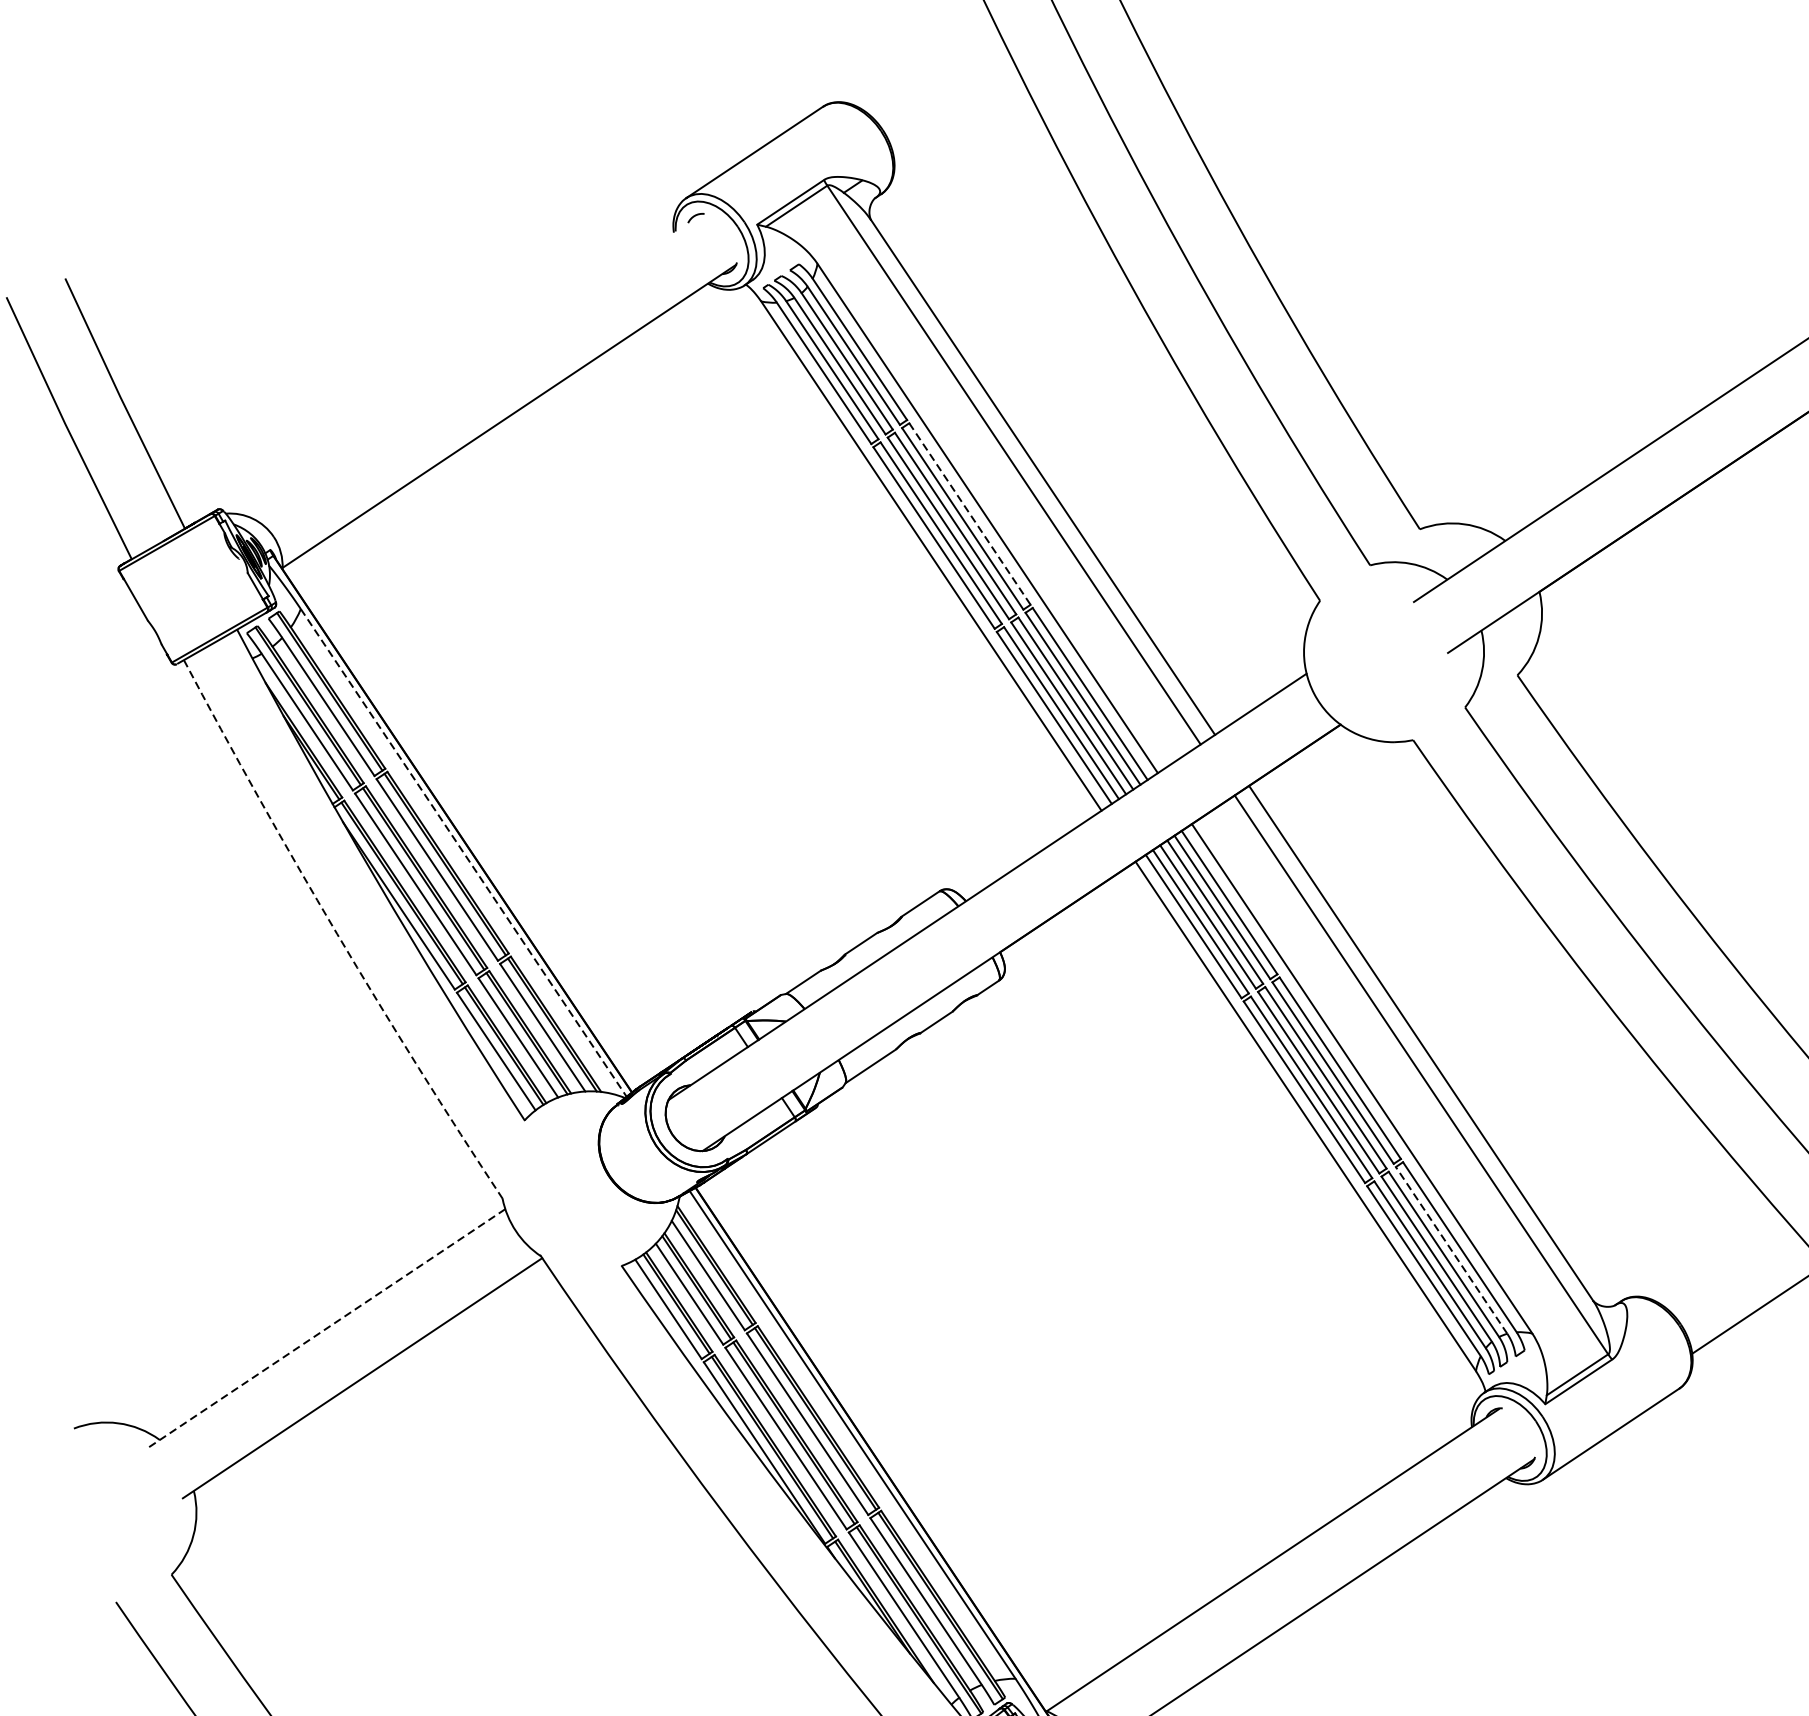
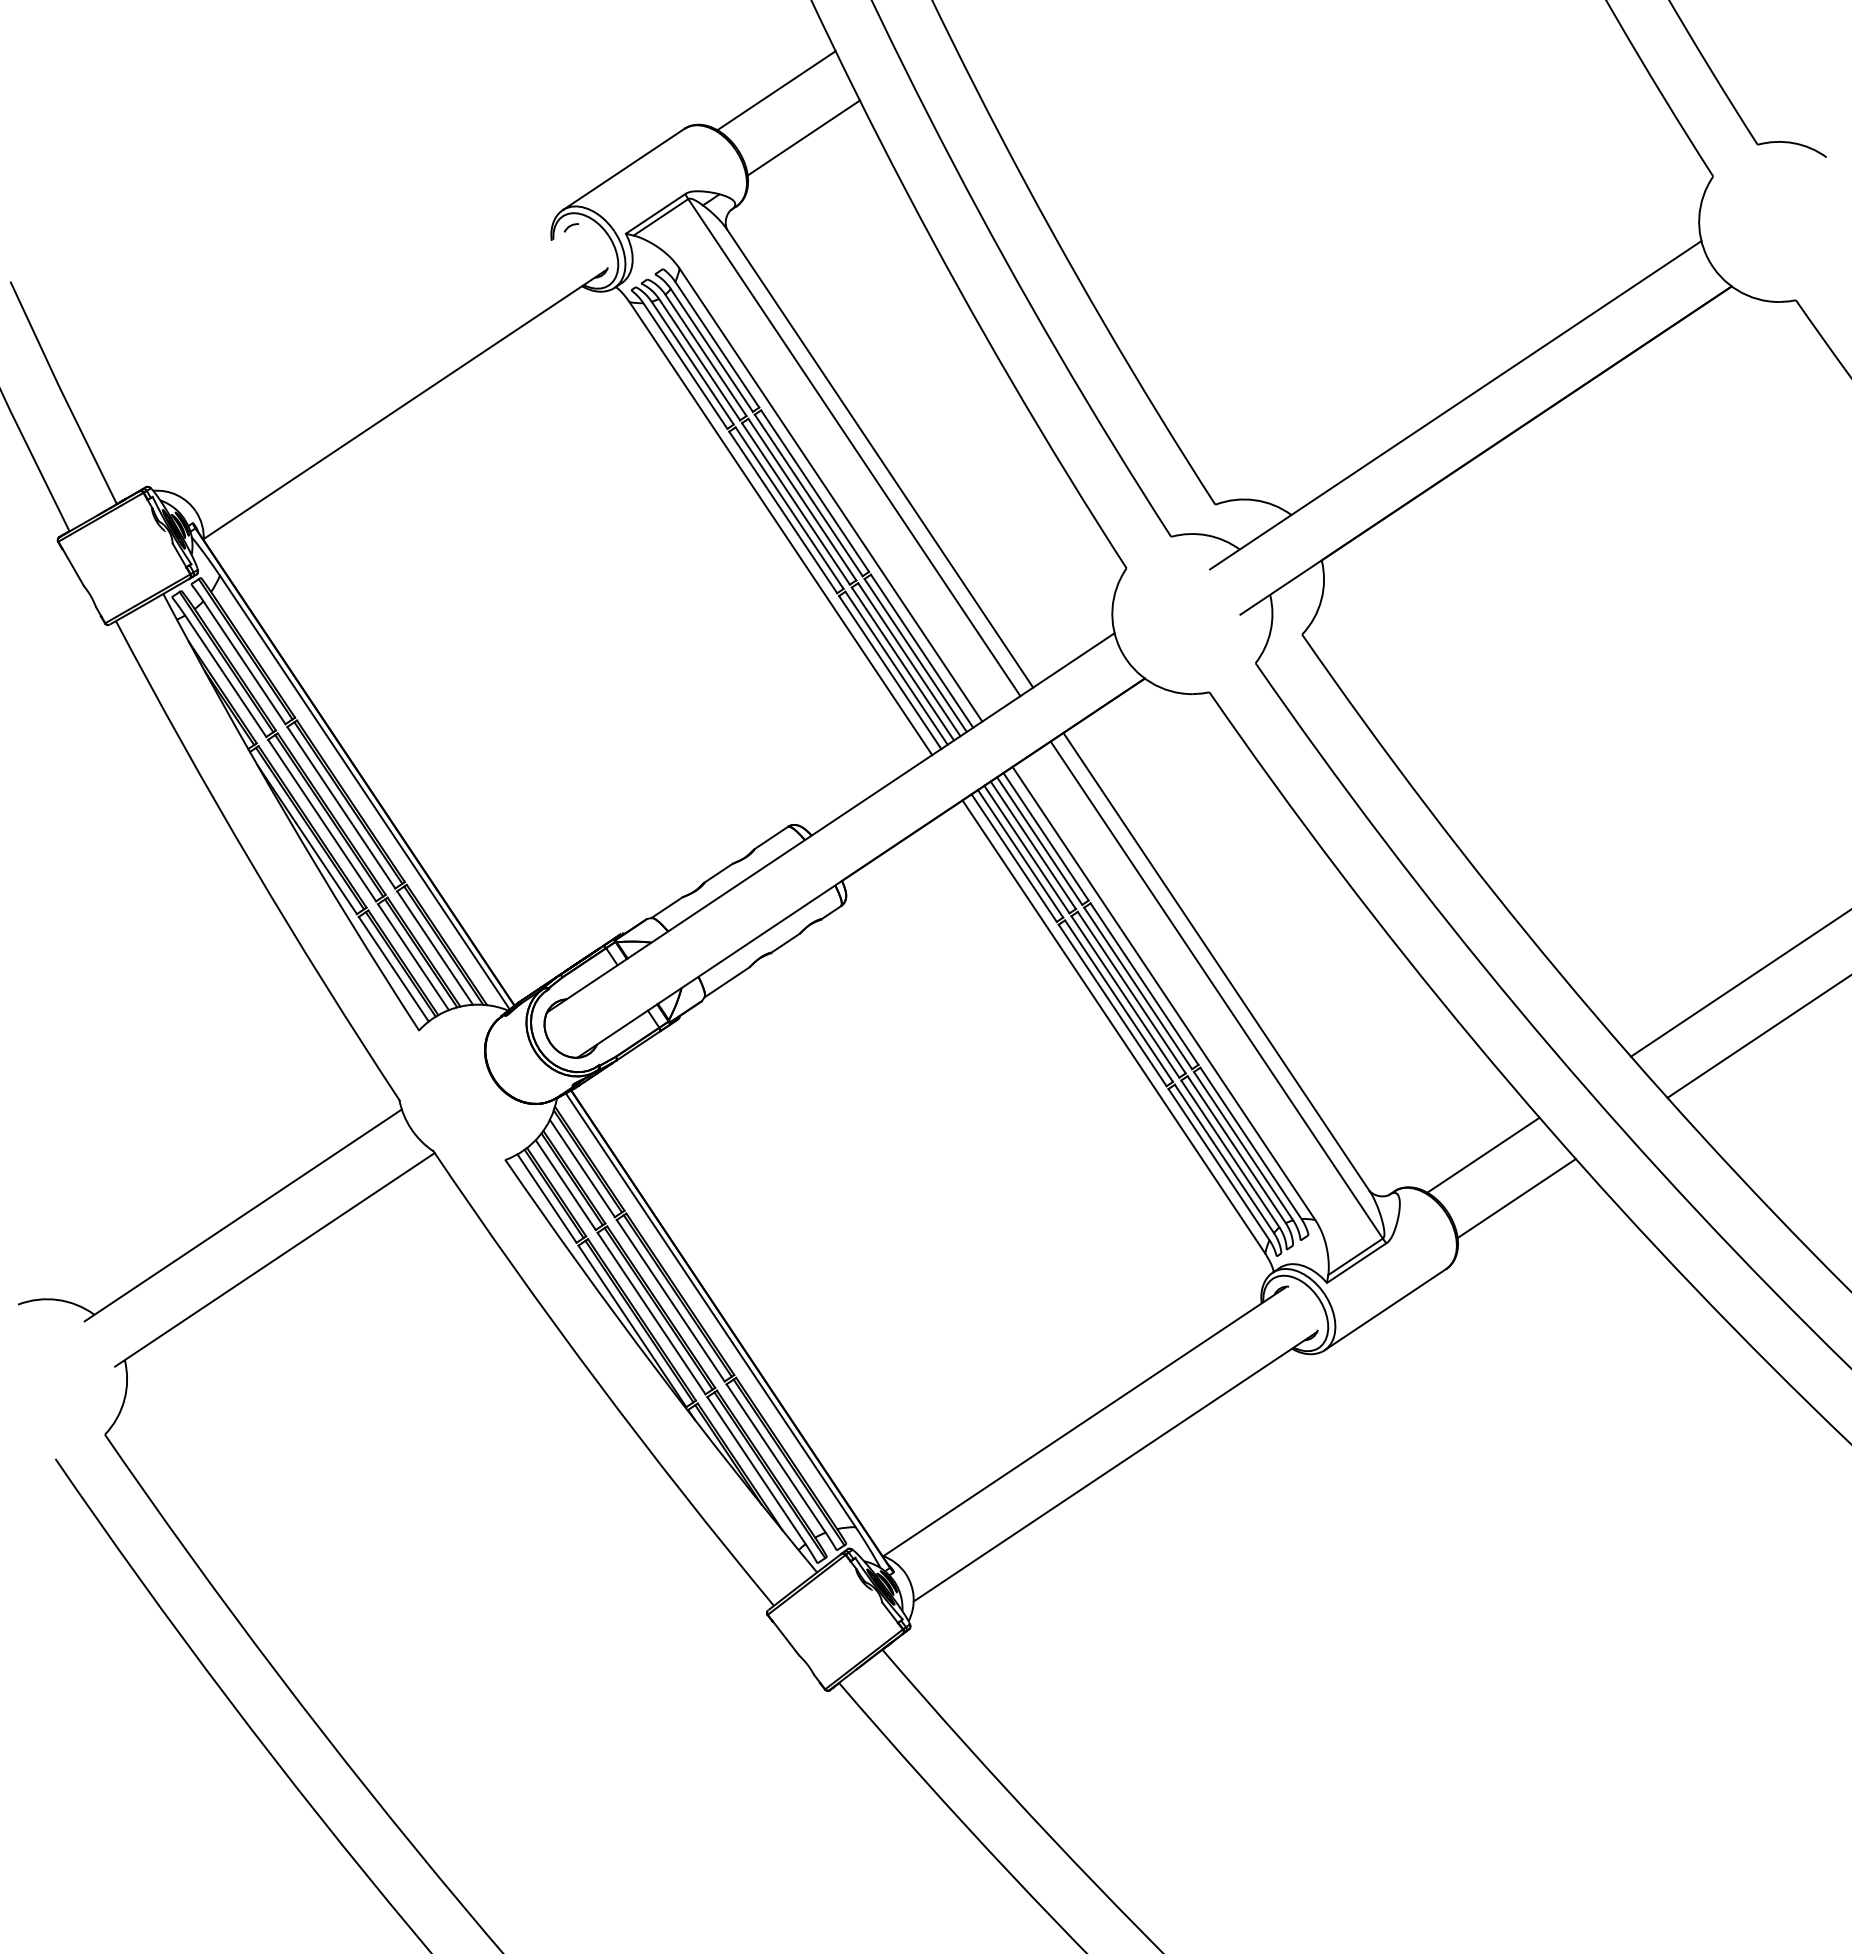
line: (926, 63) -> (776, 90), added
line: (956, 116) -> (803, 137), added
line: (970, 514) -> (815, 491), dashed -> solid
line: (463, 852) -> (364, 792), dashed -> solid
arc: (337, 933) -> (252, 864), dashed -> solid
line: (1451, 1249) -> (1243, 1145), dashed -> solid
line: (1721, 1259) -> (1483, 1154), added
line: (327, 1328) -> (243, 1215), dashed -> solid

